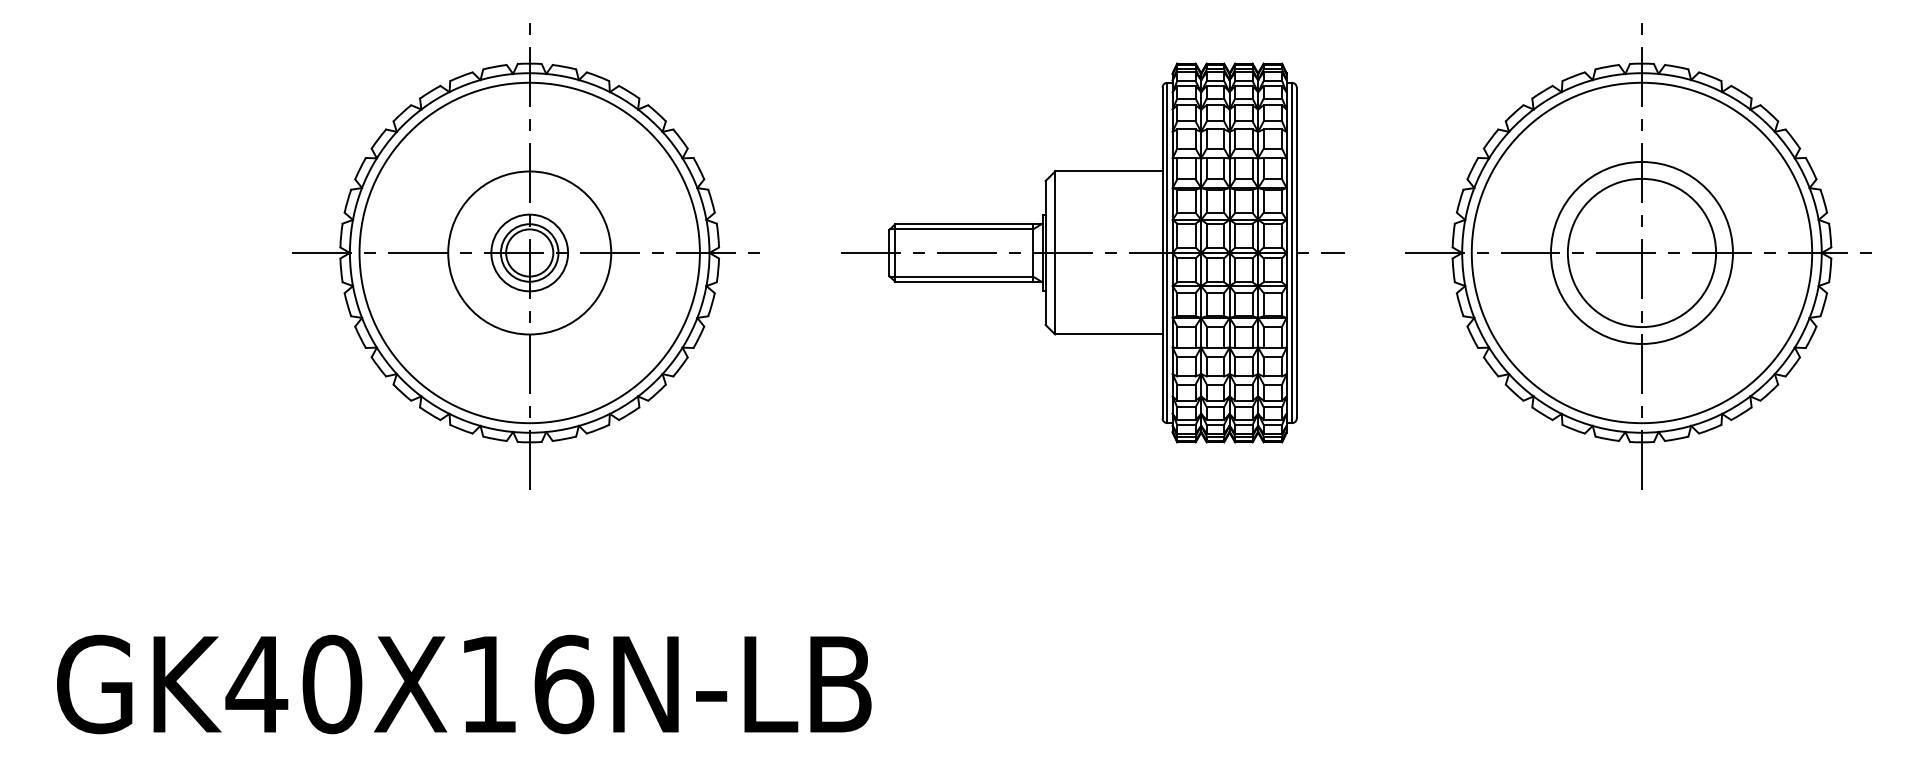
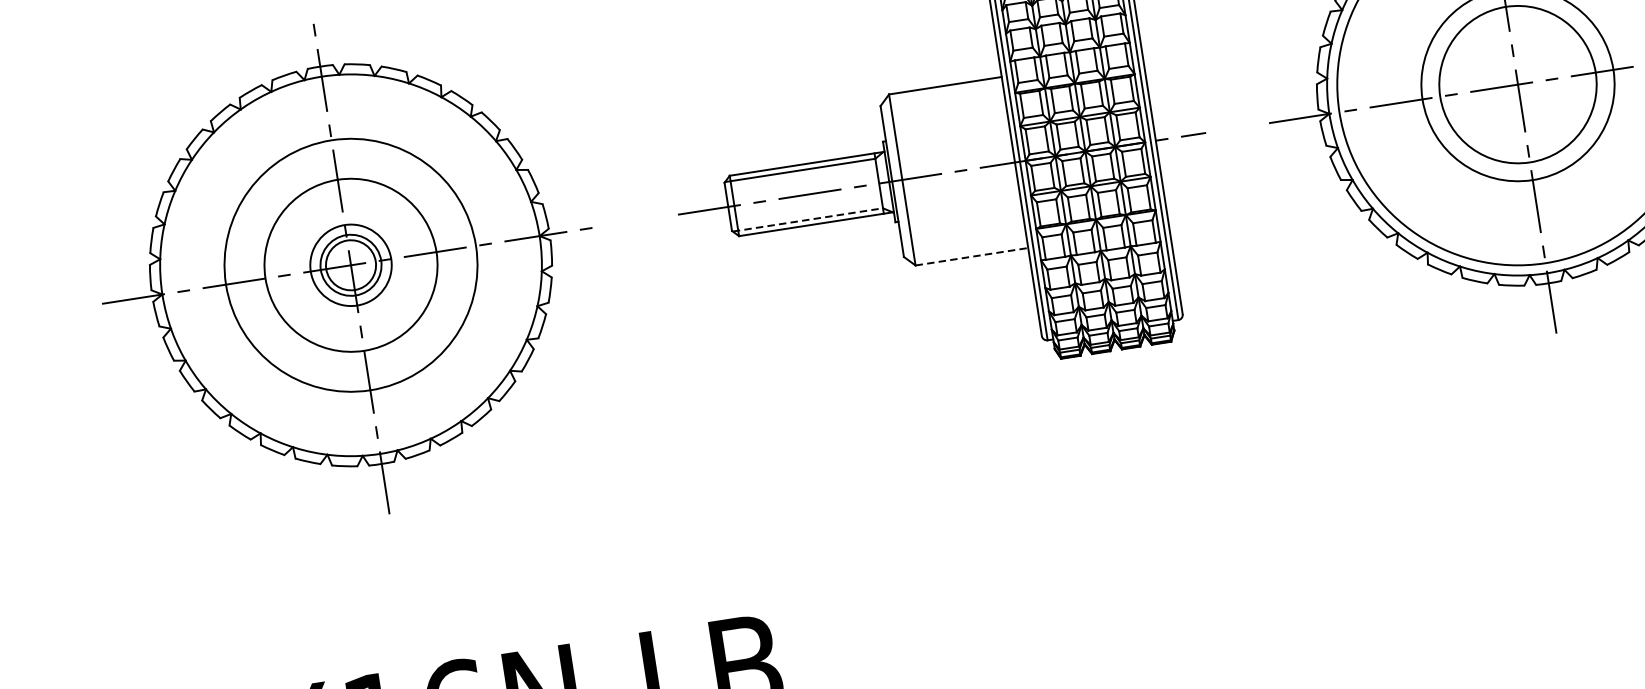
circle: (529, 252) -> (350, 264), size x0.7
line: (961, 276) -> (807, 219), solid -> dashed
line: (1108, 334) -> (971, 256), solid -> dashed

